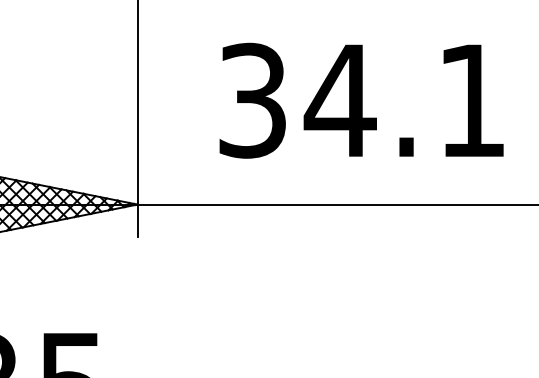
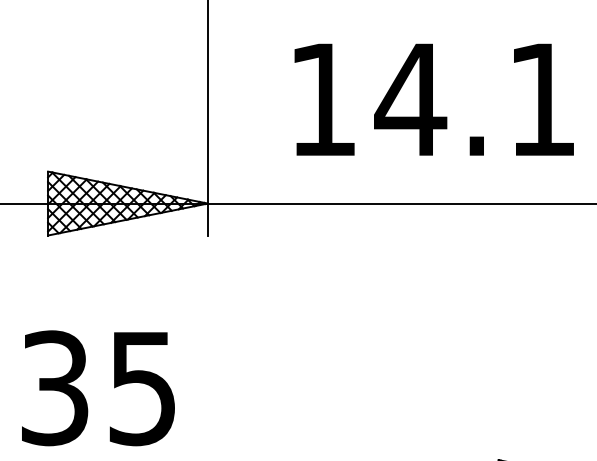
text: (253, 100) -> (323, 99), 34.1 -> 14.1

